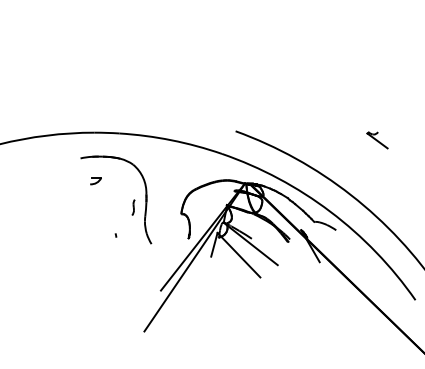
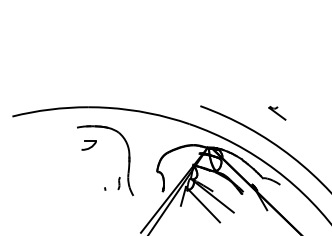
part: (377, 140) -> (277, 113), moved
part: (95, 181) -> (88, 146), size x1.67
line: (133, 207) -> (119, 183), moved

